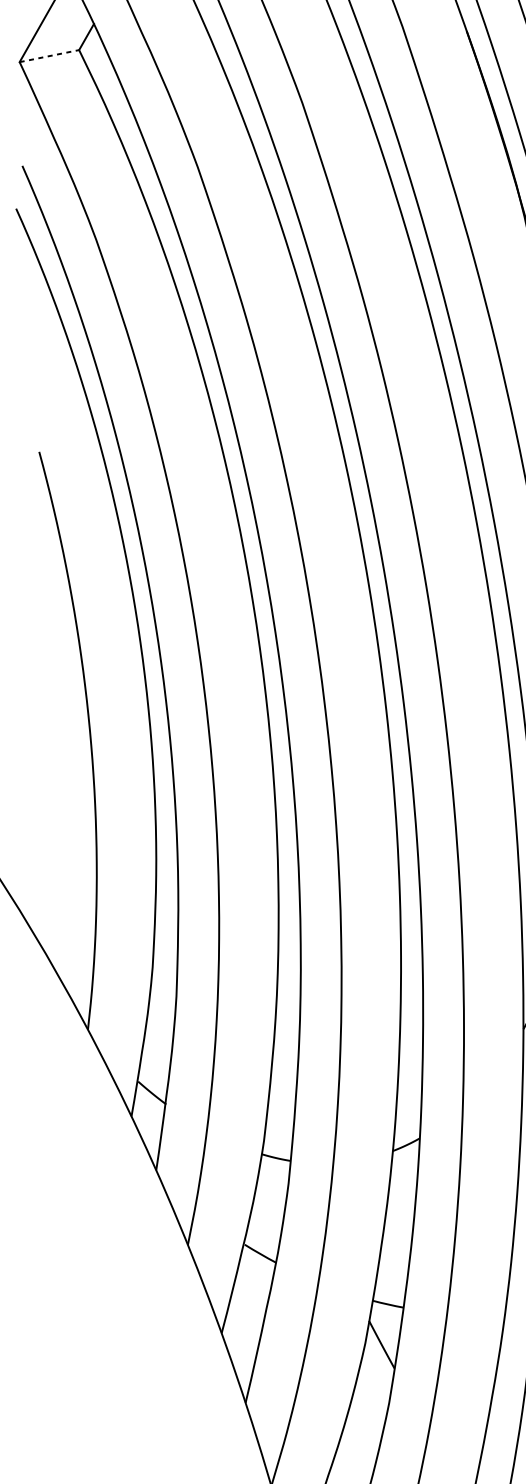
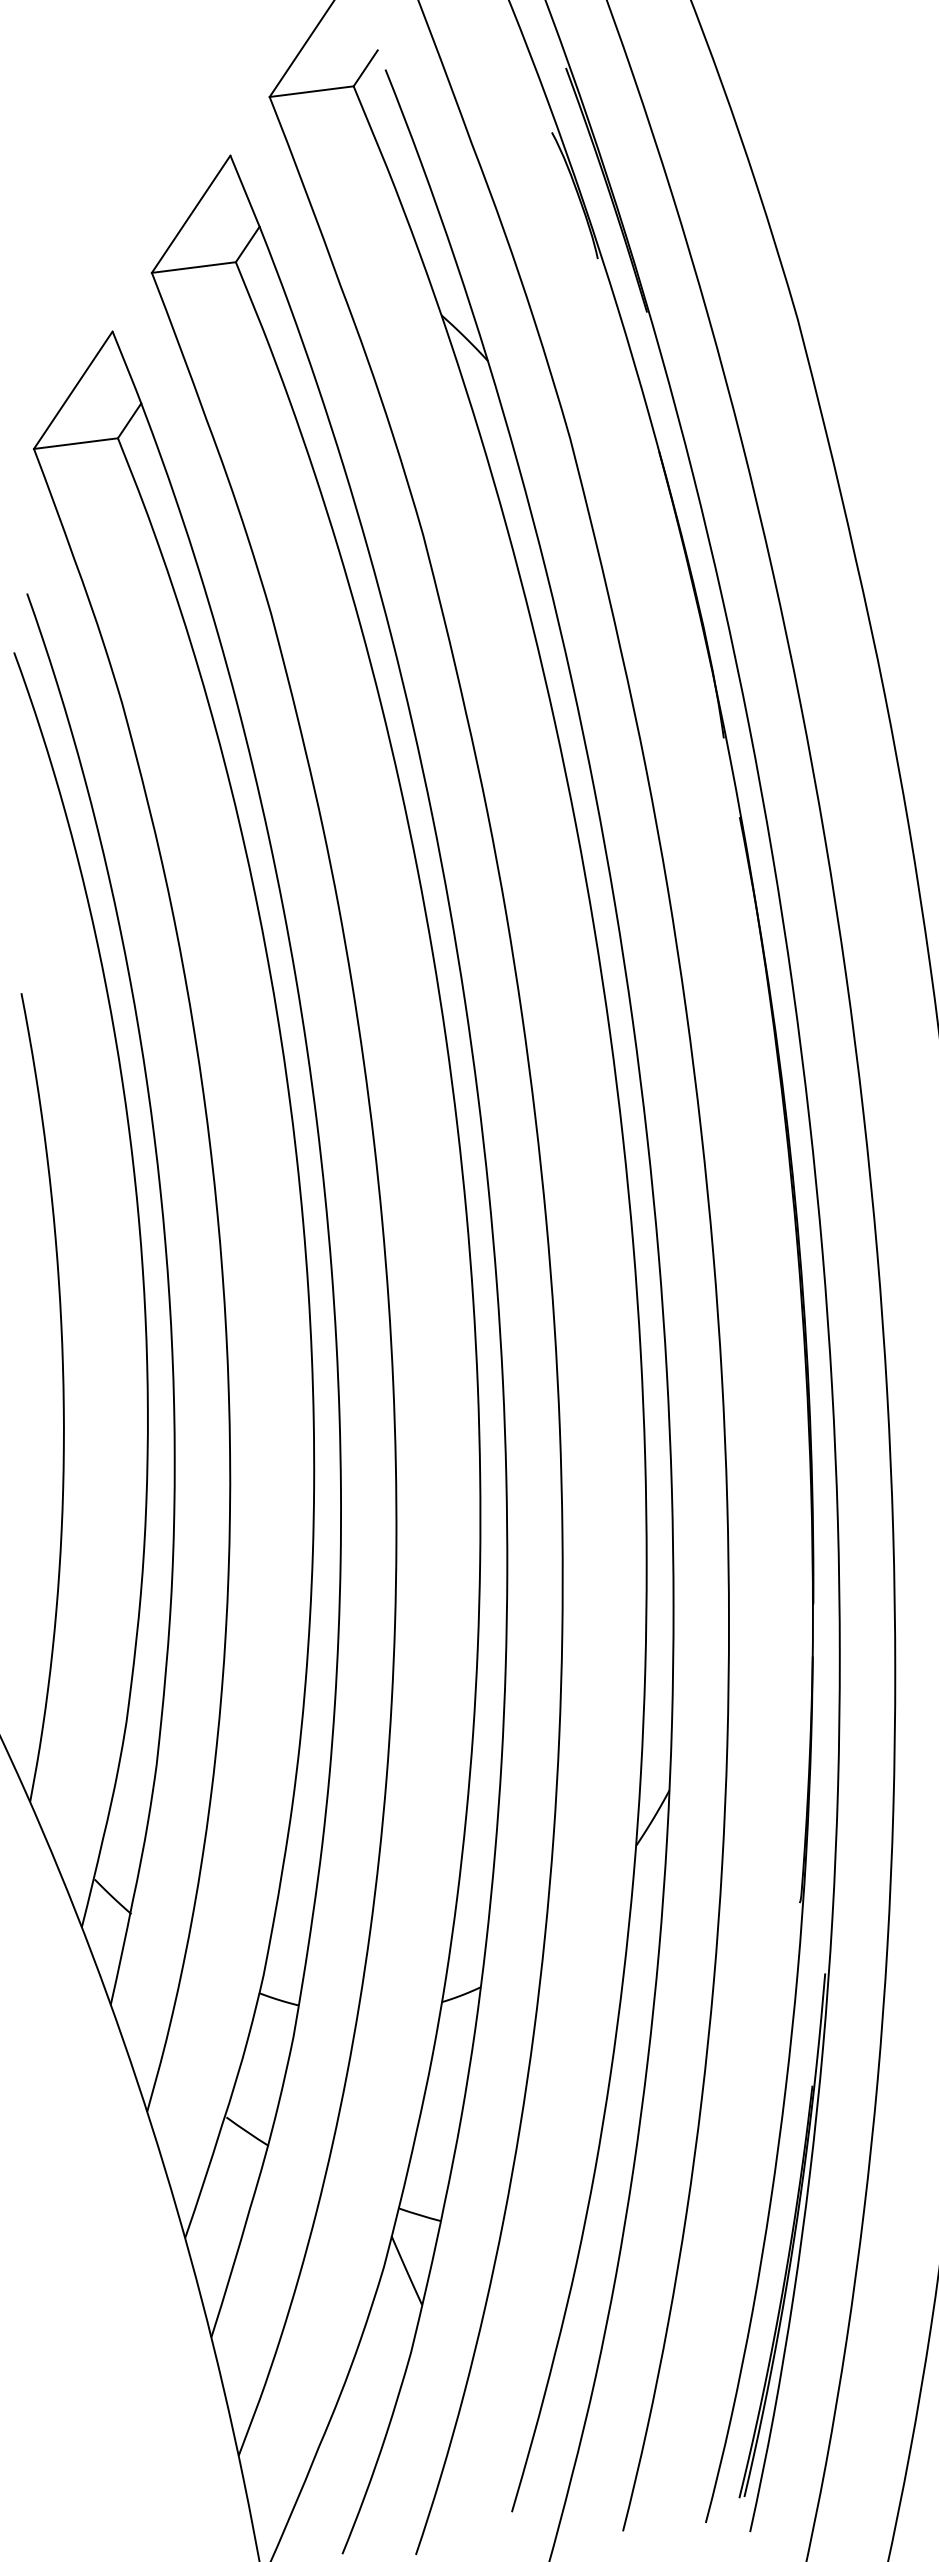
line: (49, 56) -> (76, 443), dashed -> solid

